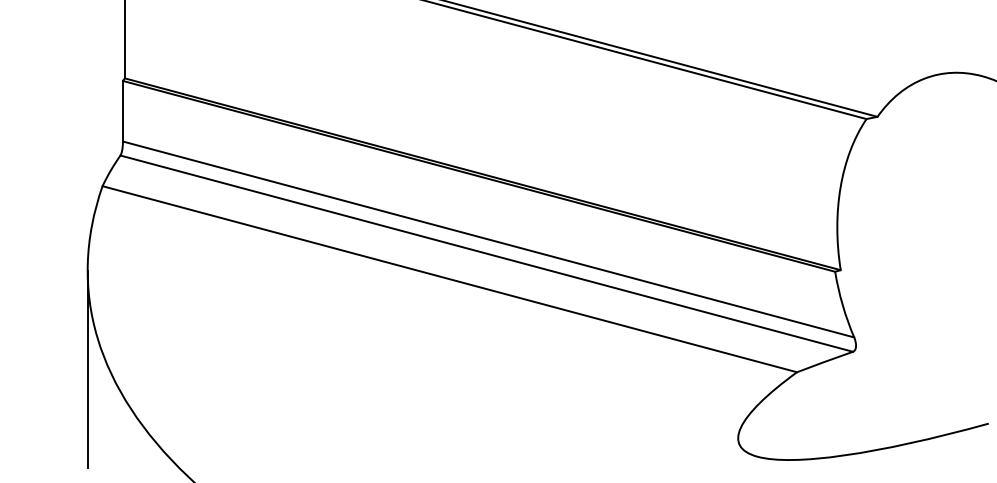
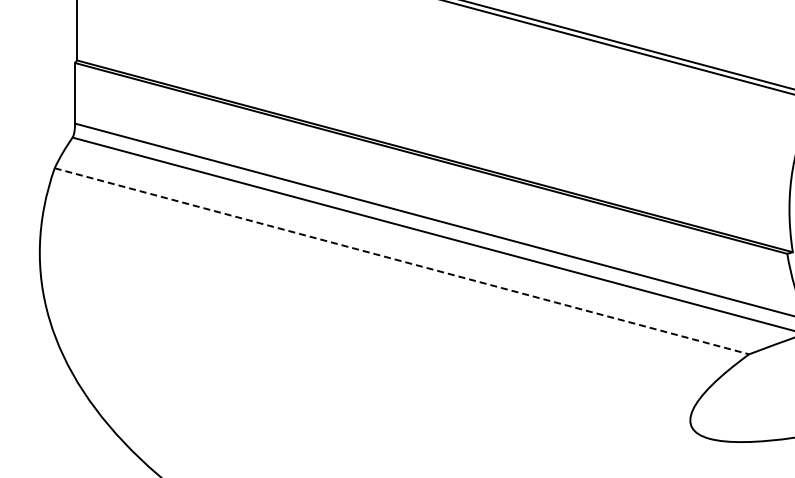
line: (450, 279) -> (402, 261), solid -> dashed
line: (87, 369) -> (39, 351), removed

